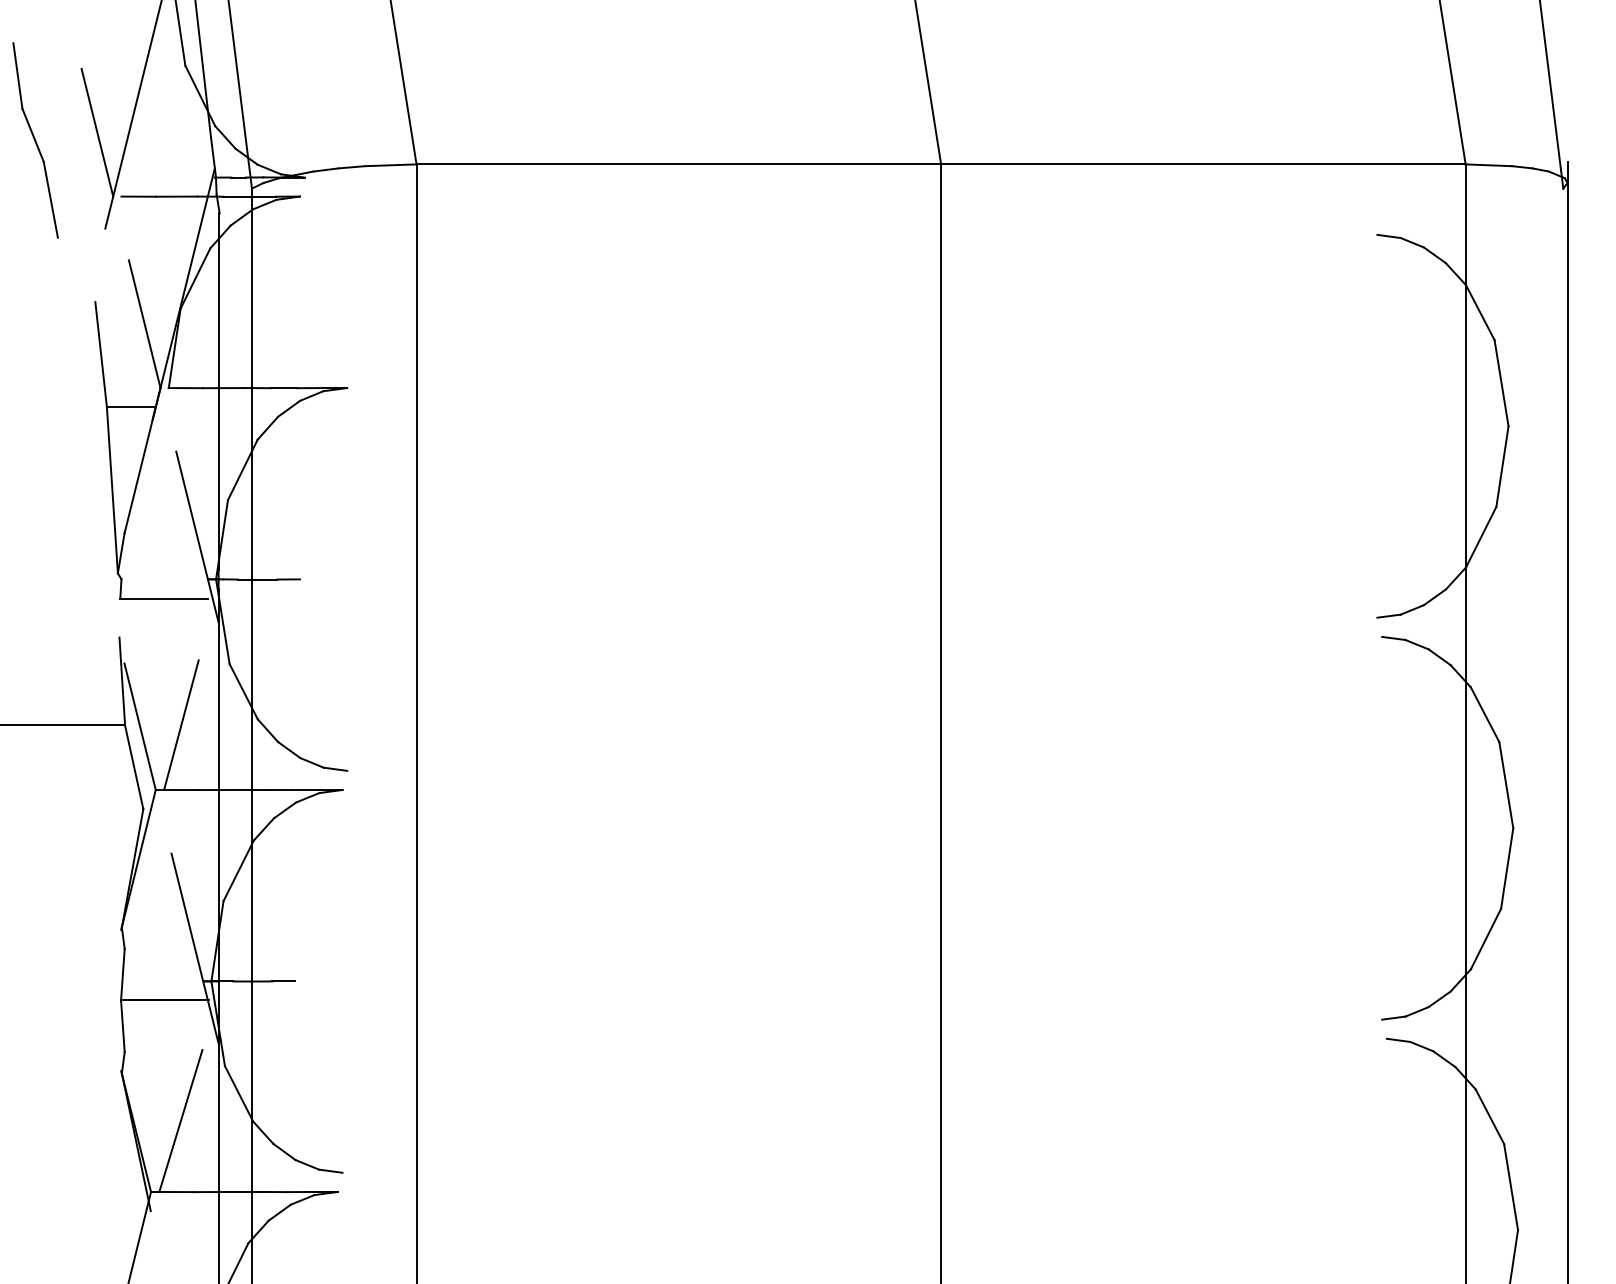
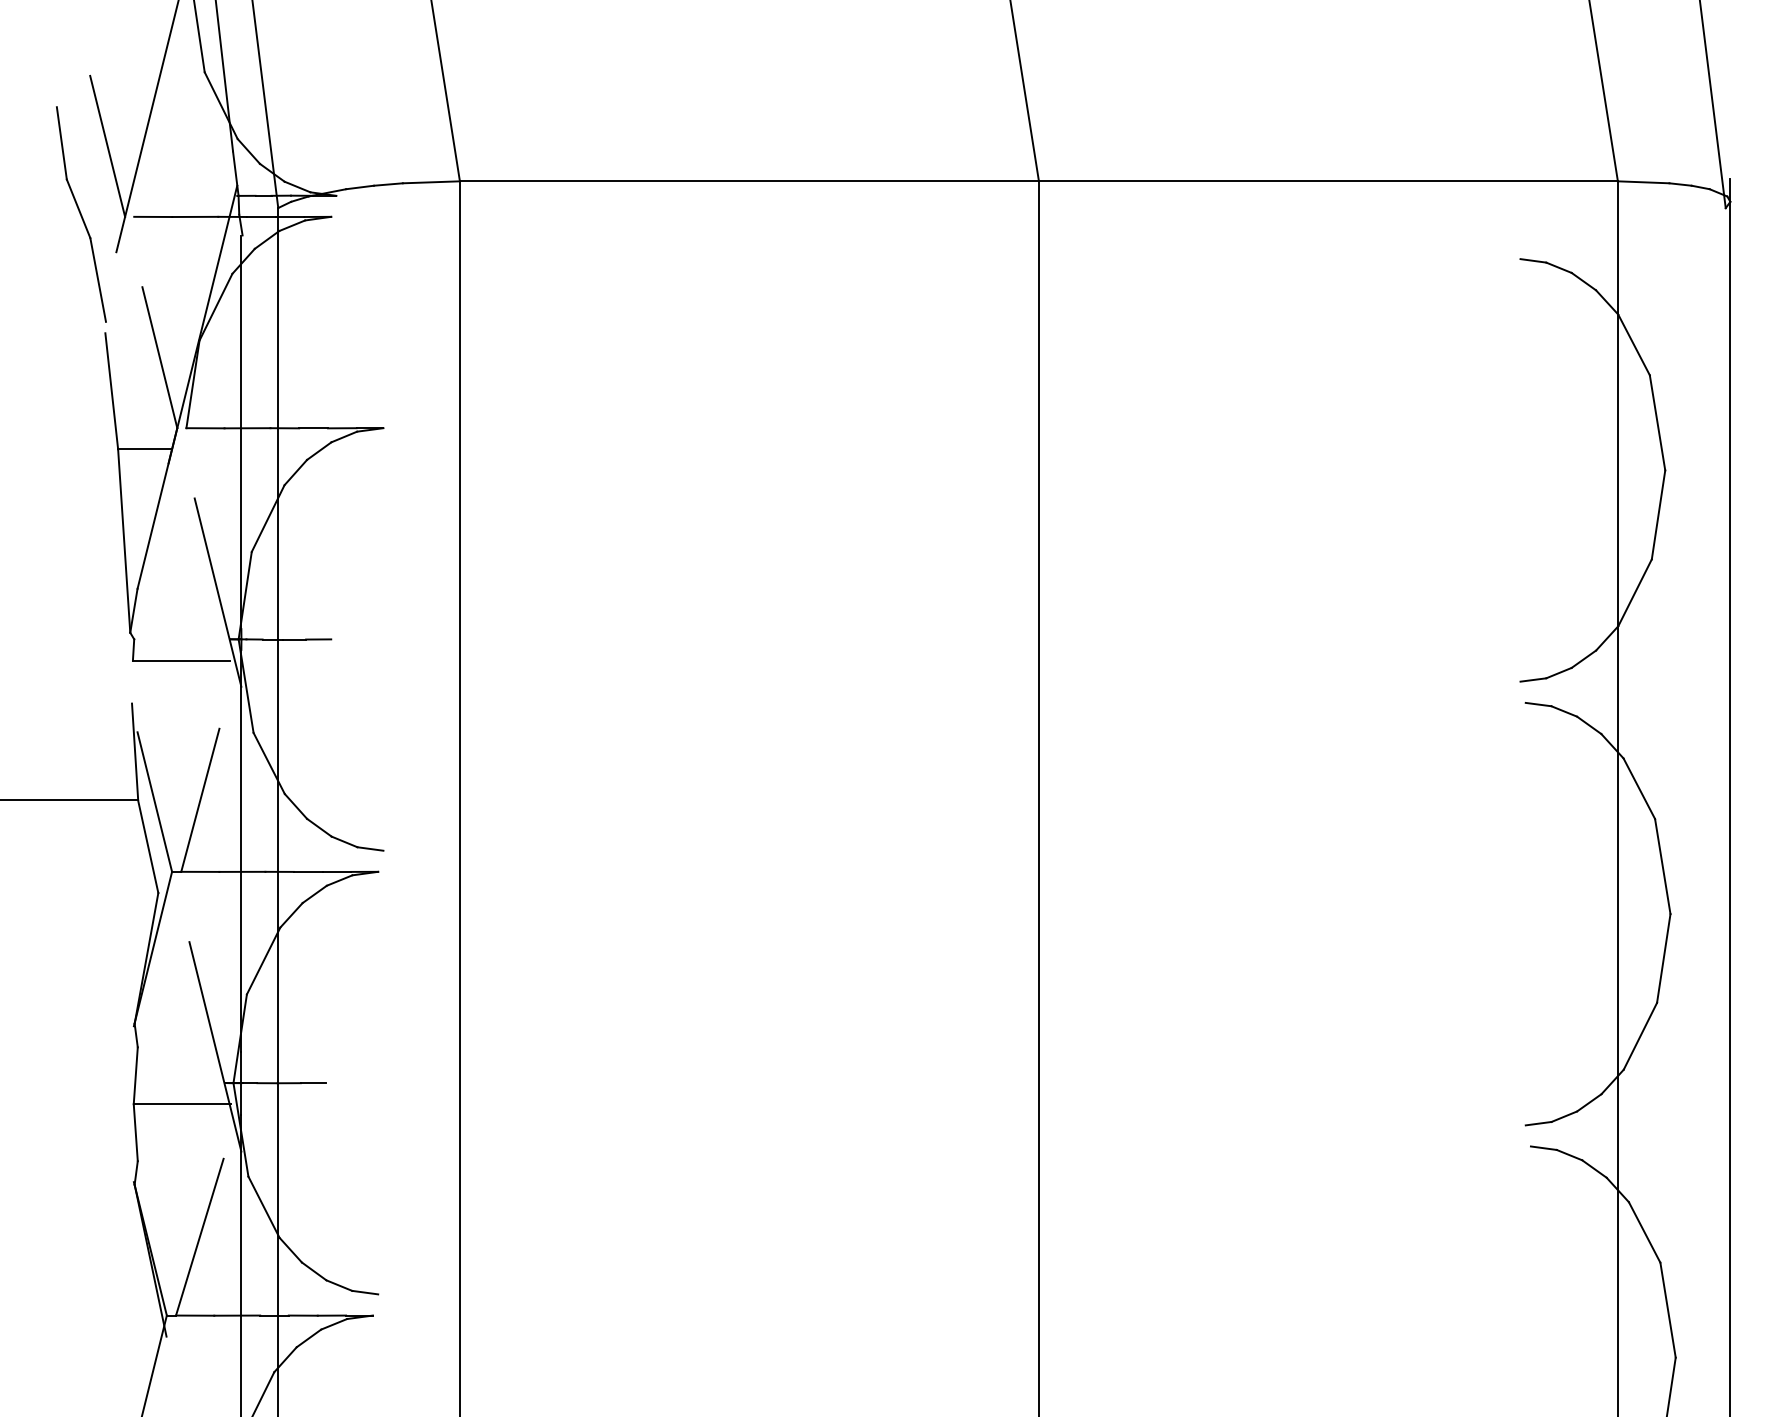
part: (35, 140) -> (81, 214), moved

